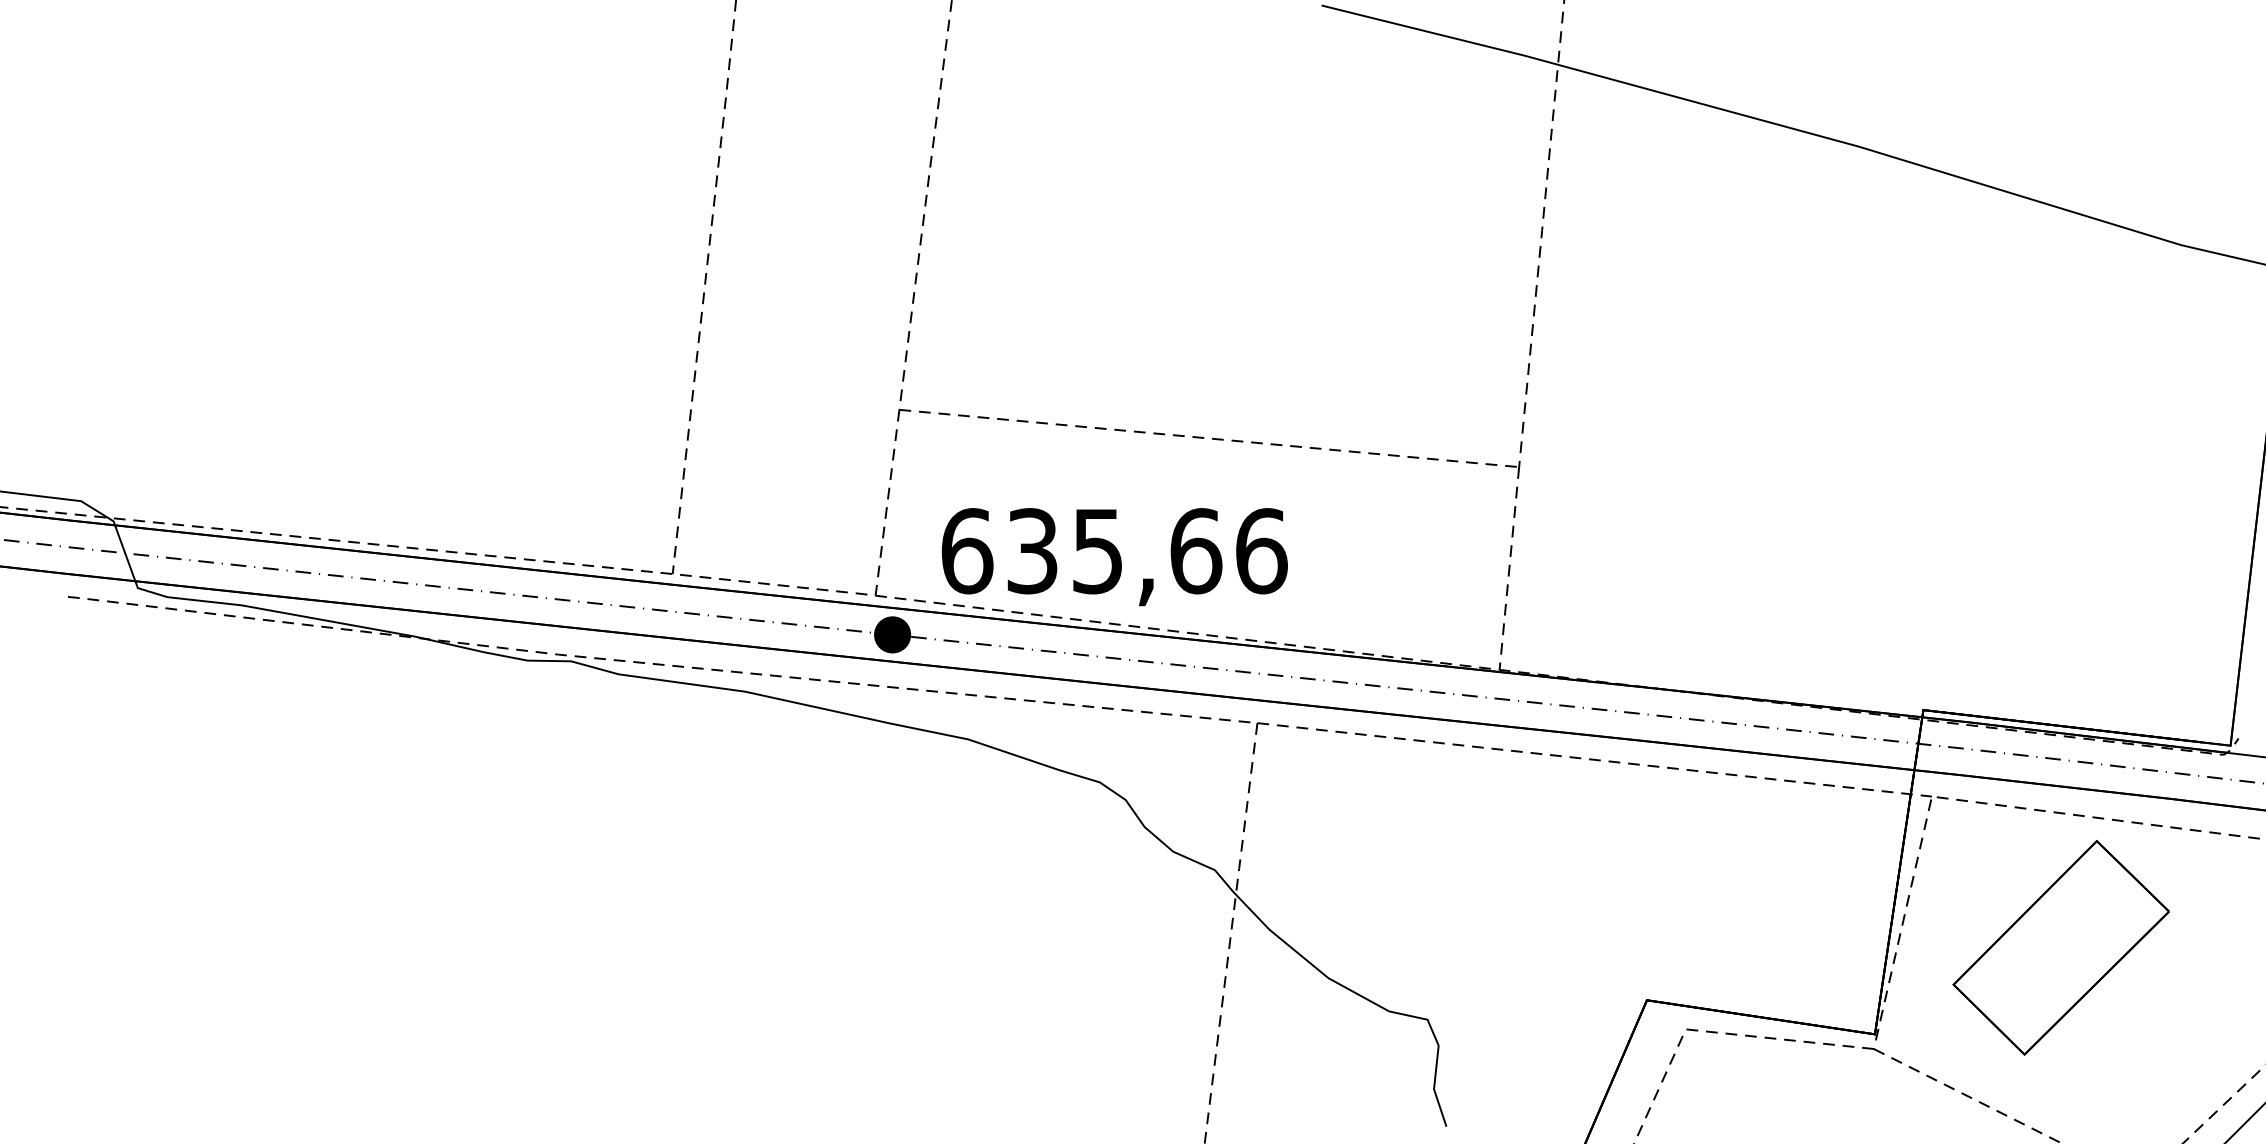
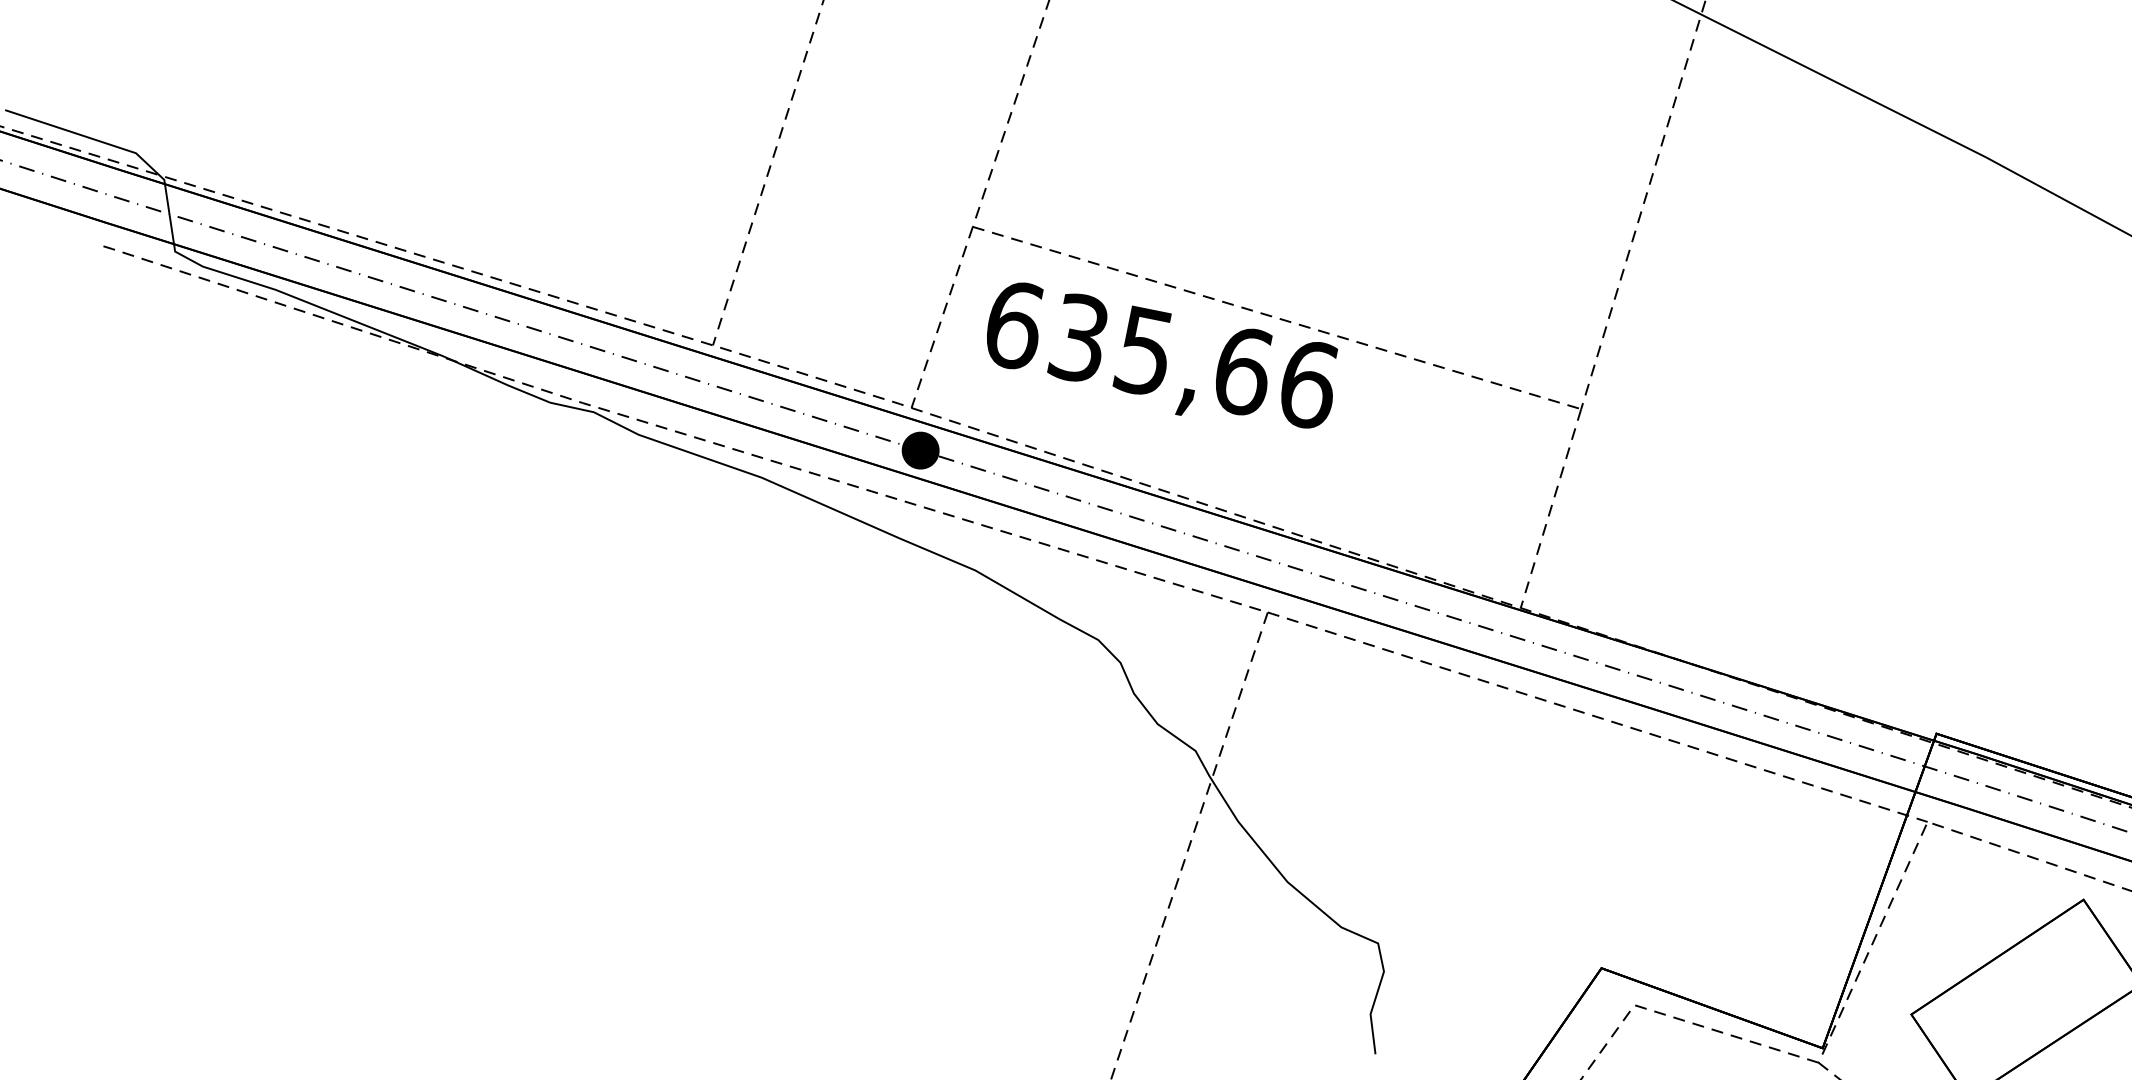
text: (1114, 557) -> (1160, 361), moved

